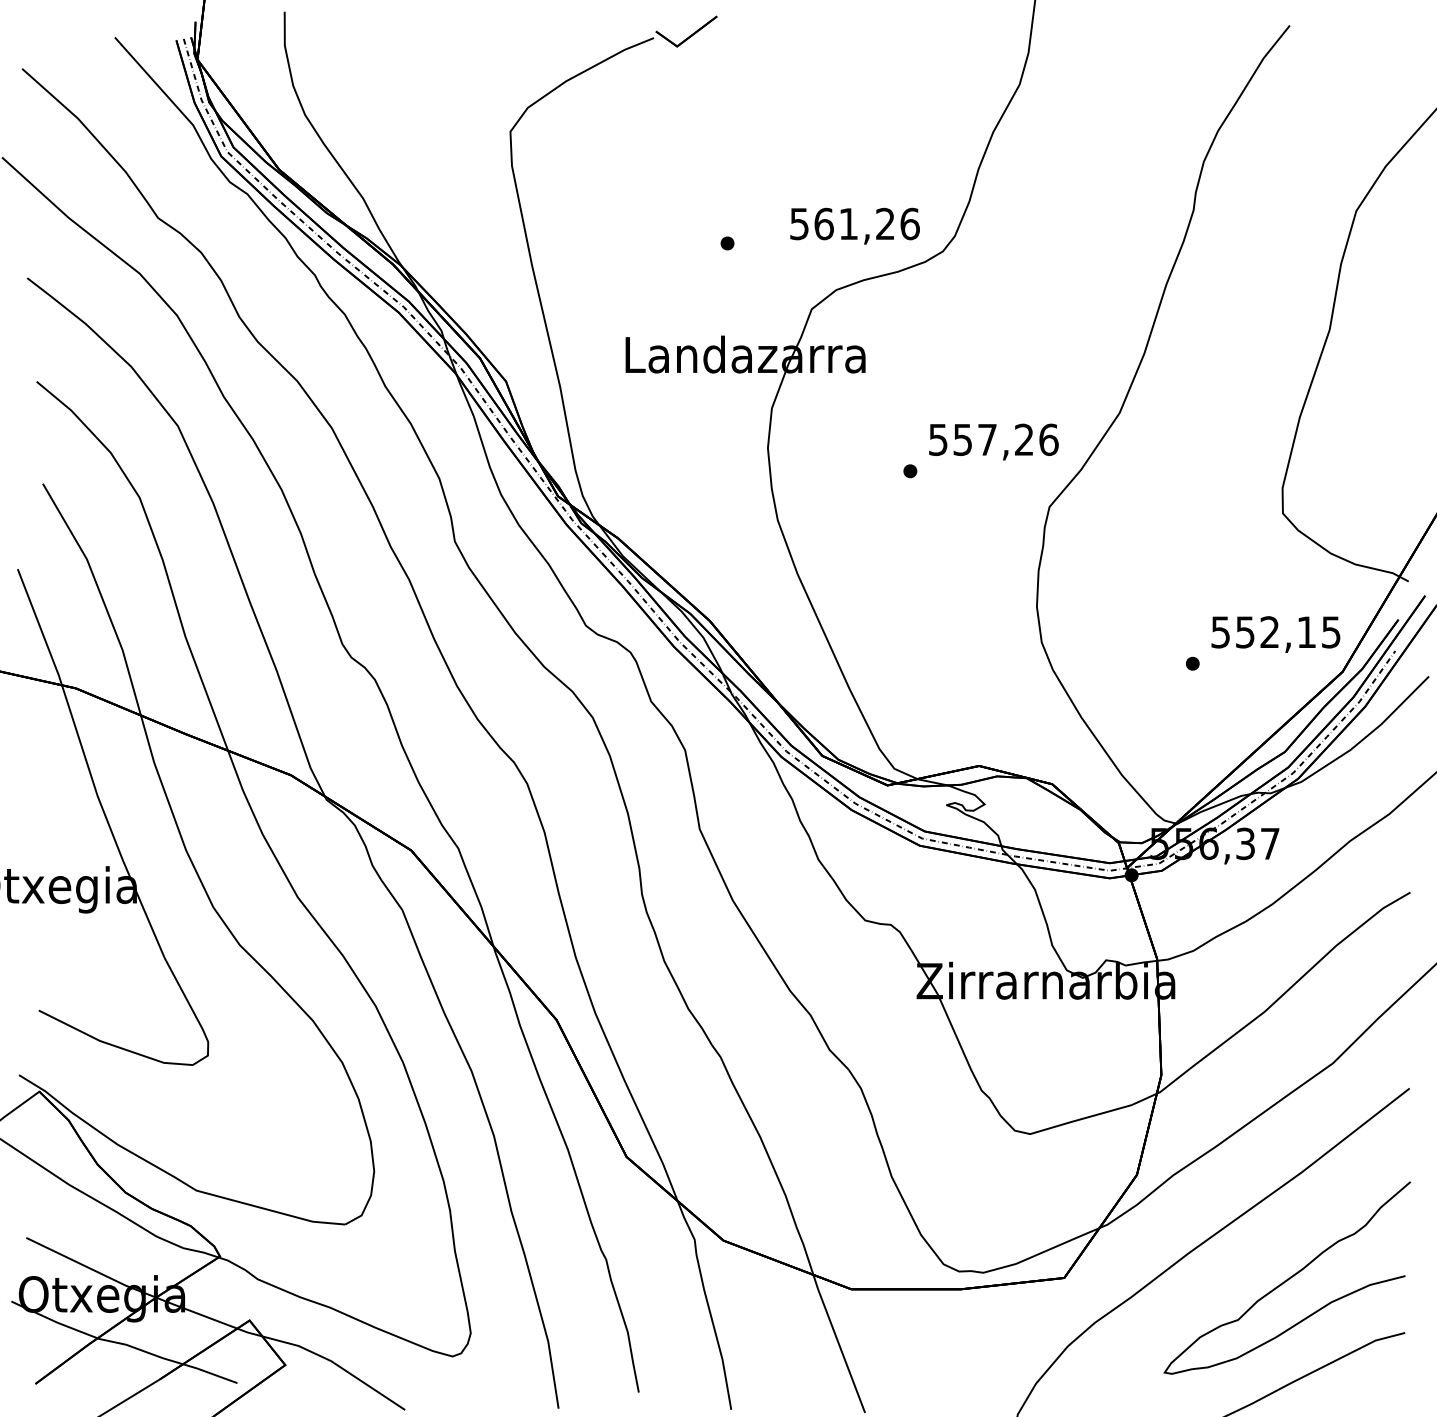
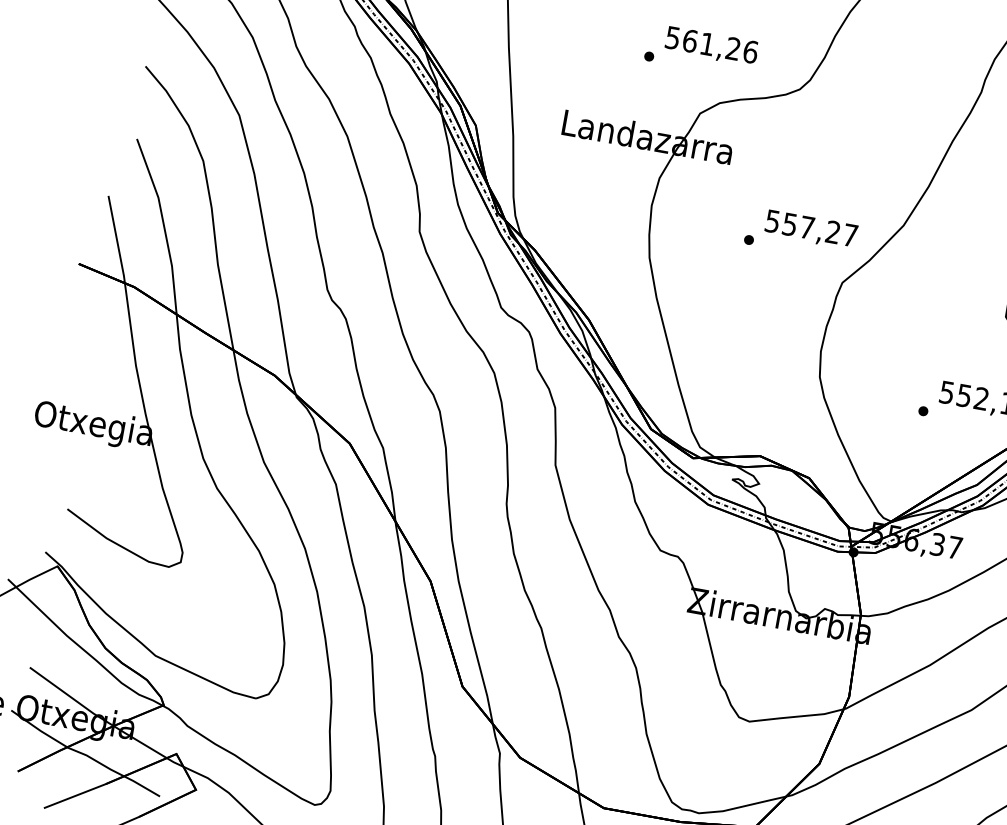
text: (854, 225) -> (711, 45), moved
text: (1048, 439) -> (850, 235), 557,26 -> 557,27

